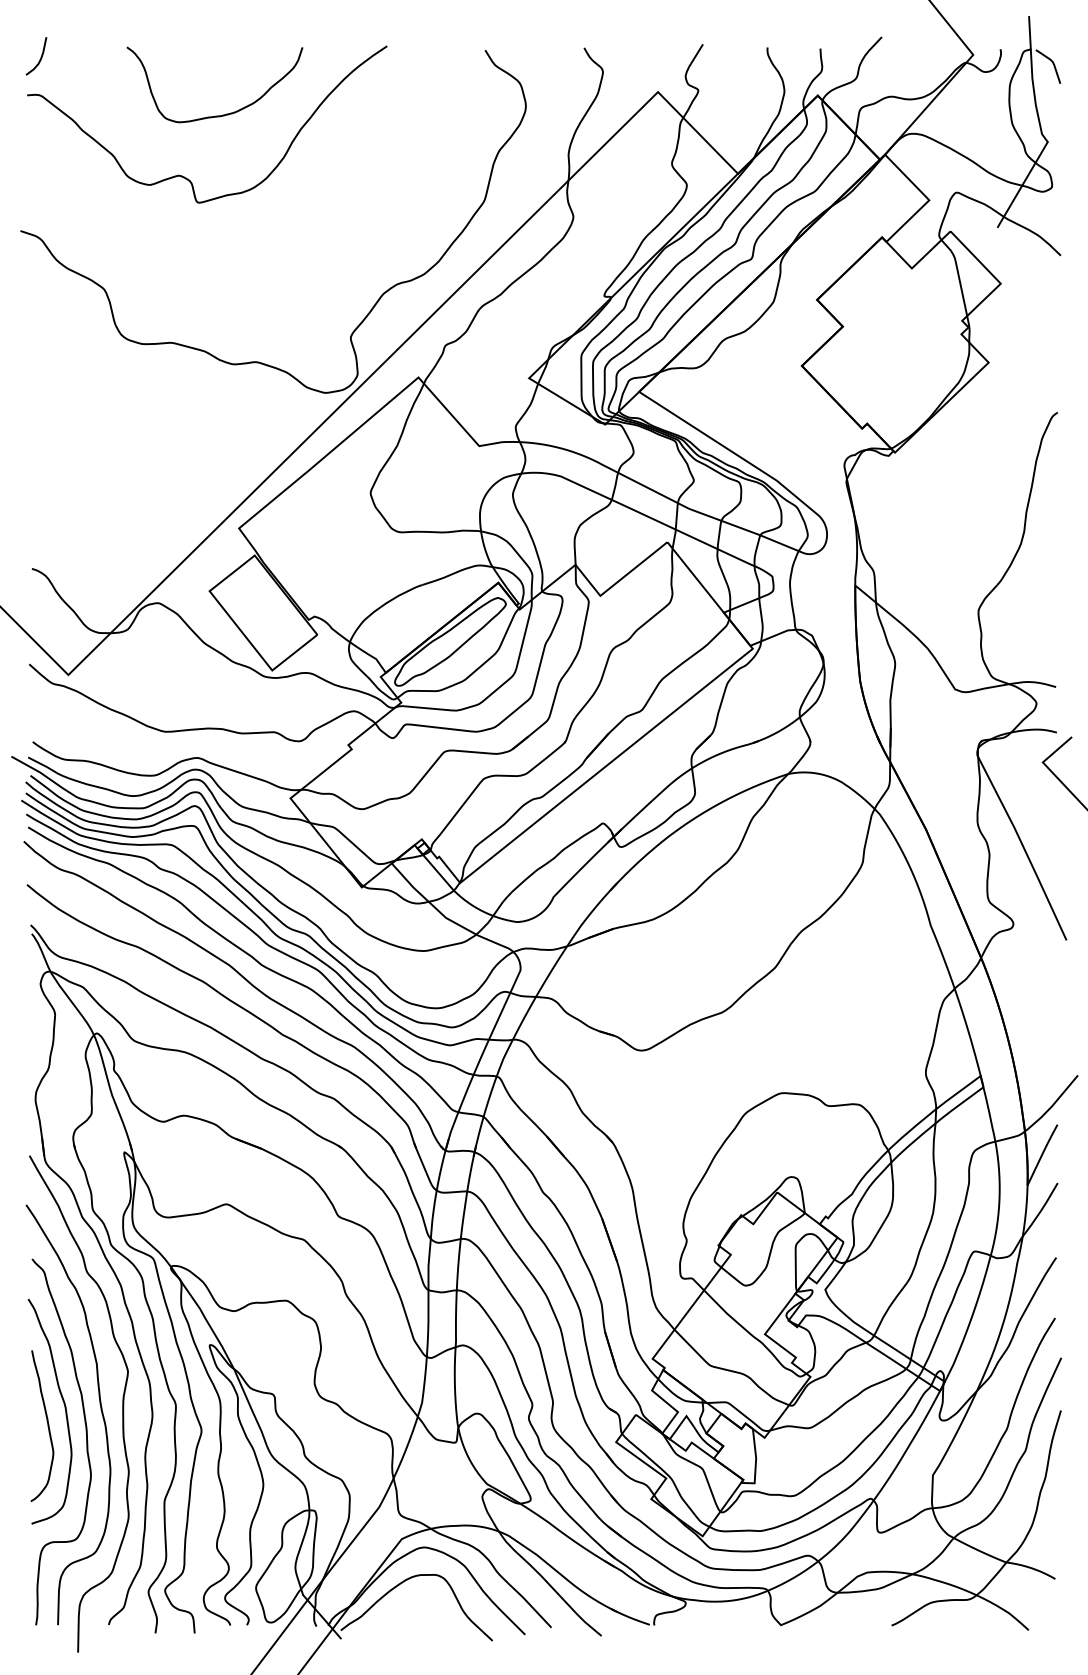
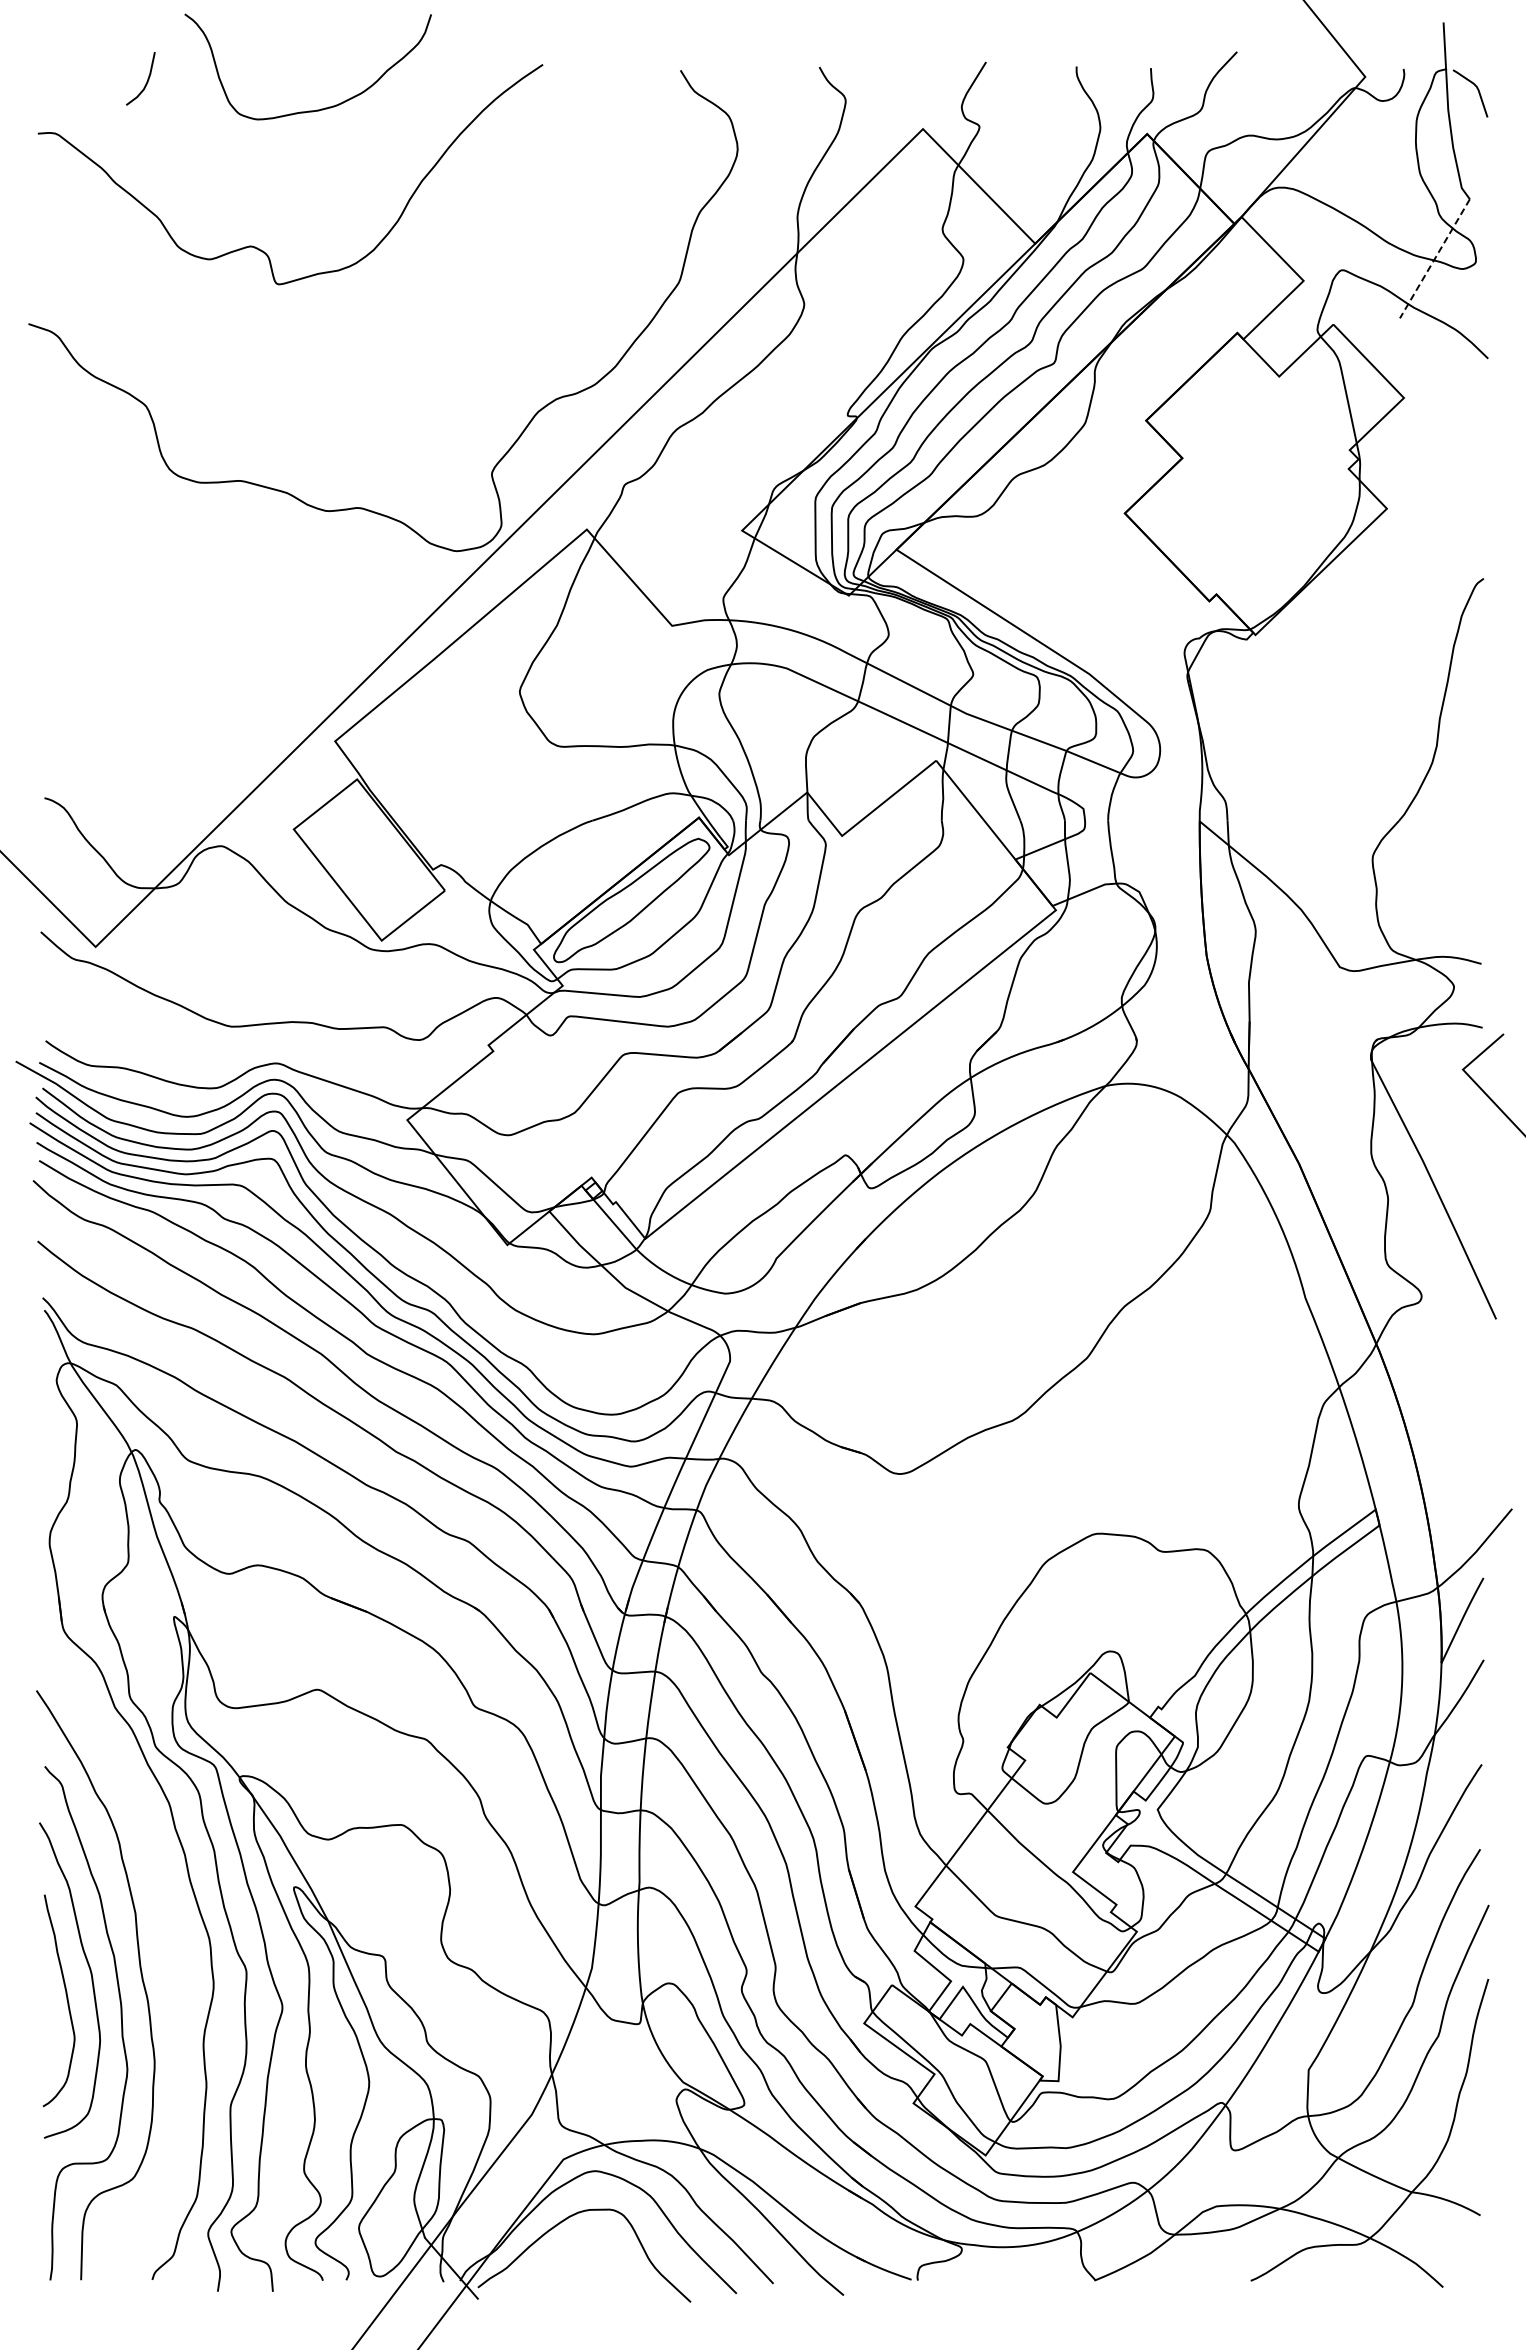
curve: (40, 58) -> (146, 81), moved
curve: (220, 115) -> (316, 109), moved
line: (1022, 185) -> (1434, 259), solid -> dashed
curve: (122, 1403) -> (171, 1969), removed

